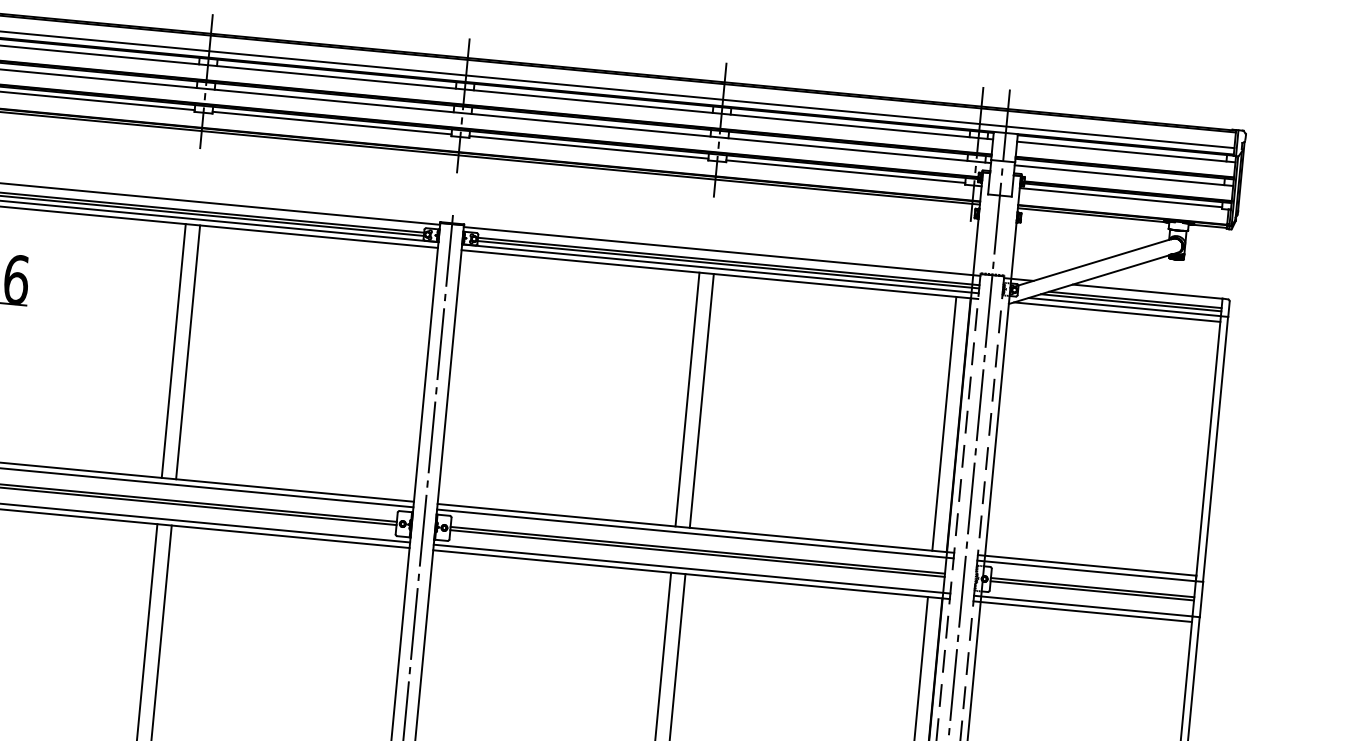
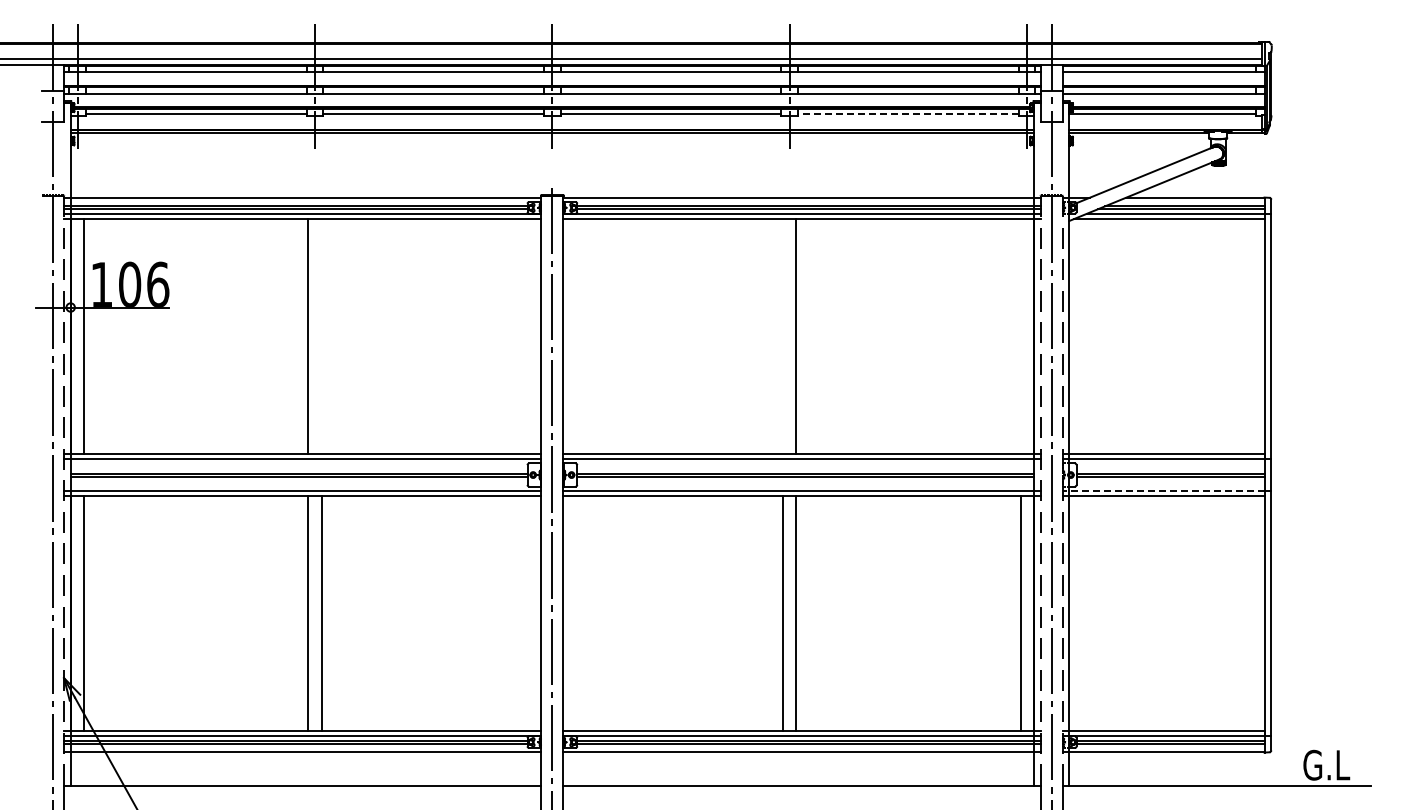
line: (844, 171) -> (907, 113), solid -> dashed
line: (187, 352) -> (321, 336), removed
line: (687, 399) -> (783, 336), removed
line: (944, 423) -> (1020, 336), removed
line: (1083, 606) -> (1163, 491), solid -> dashed

